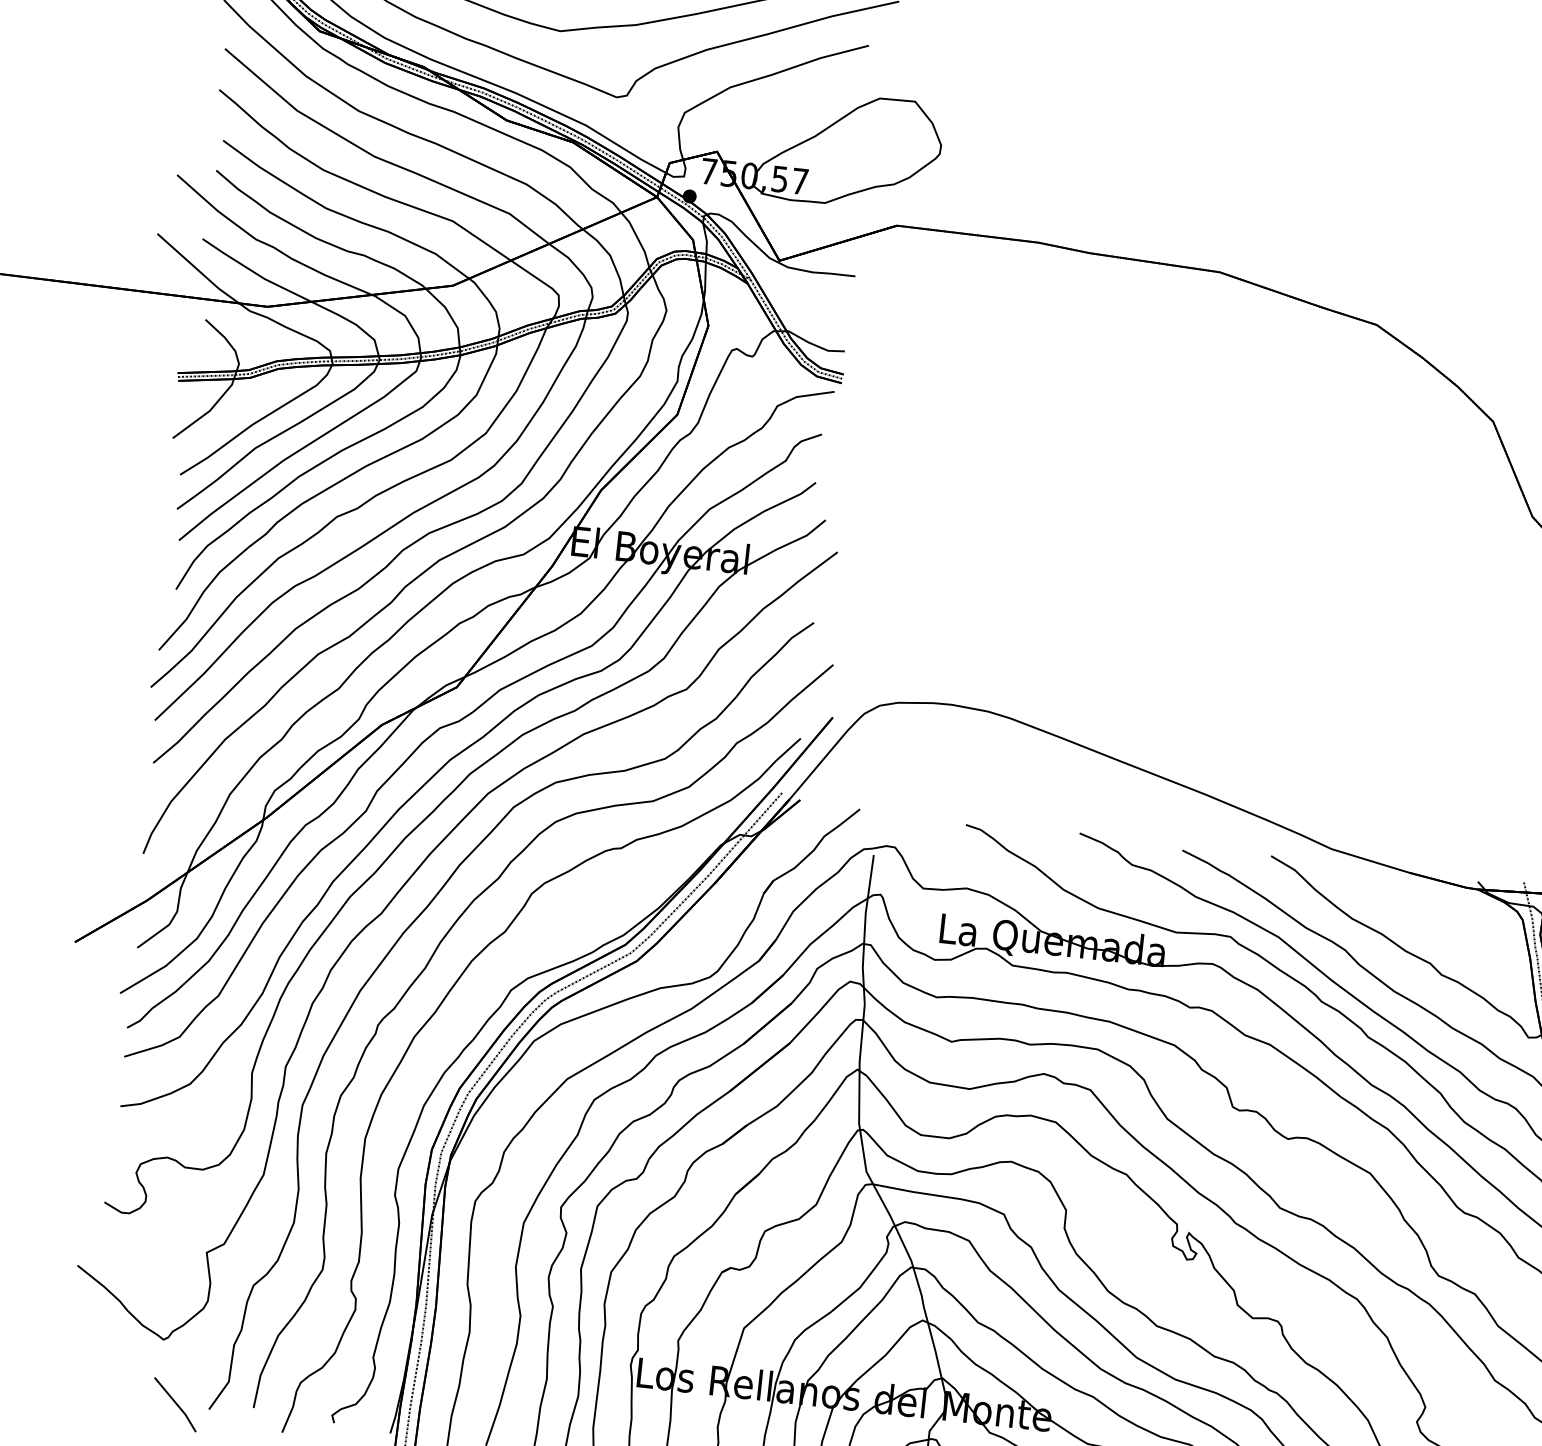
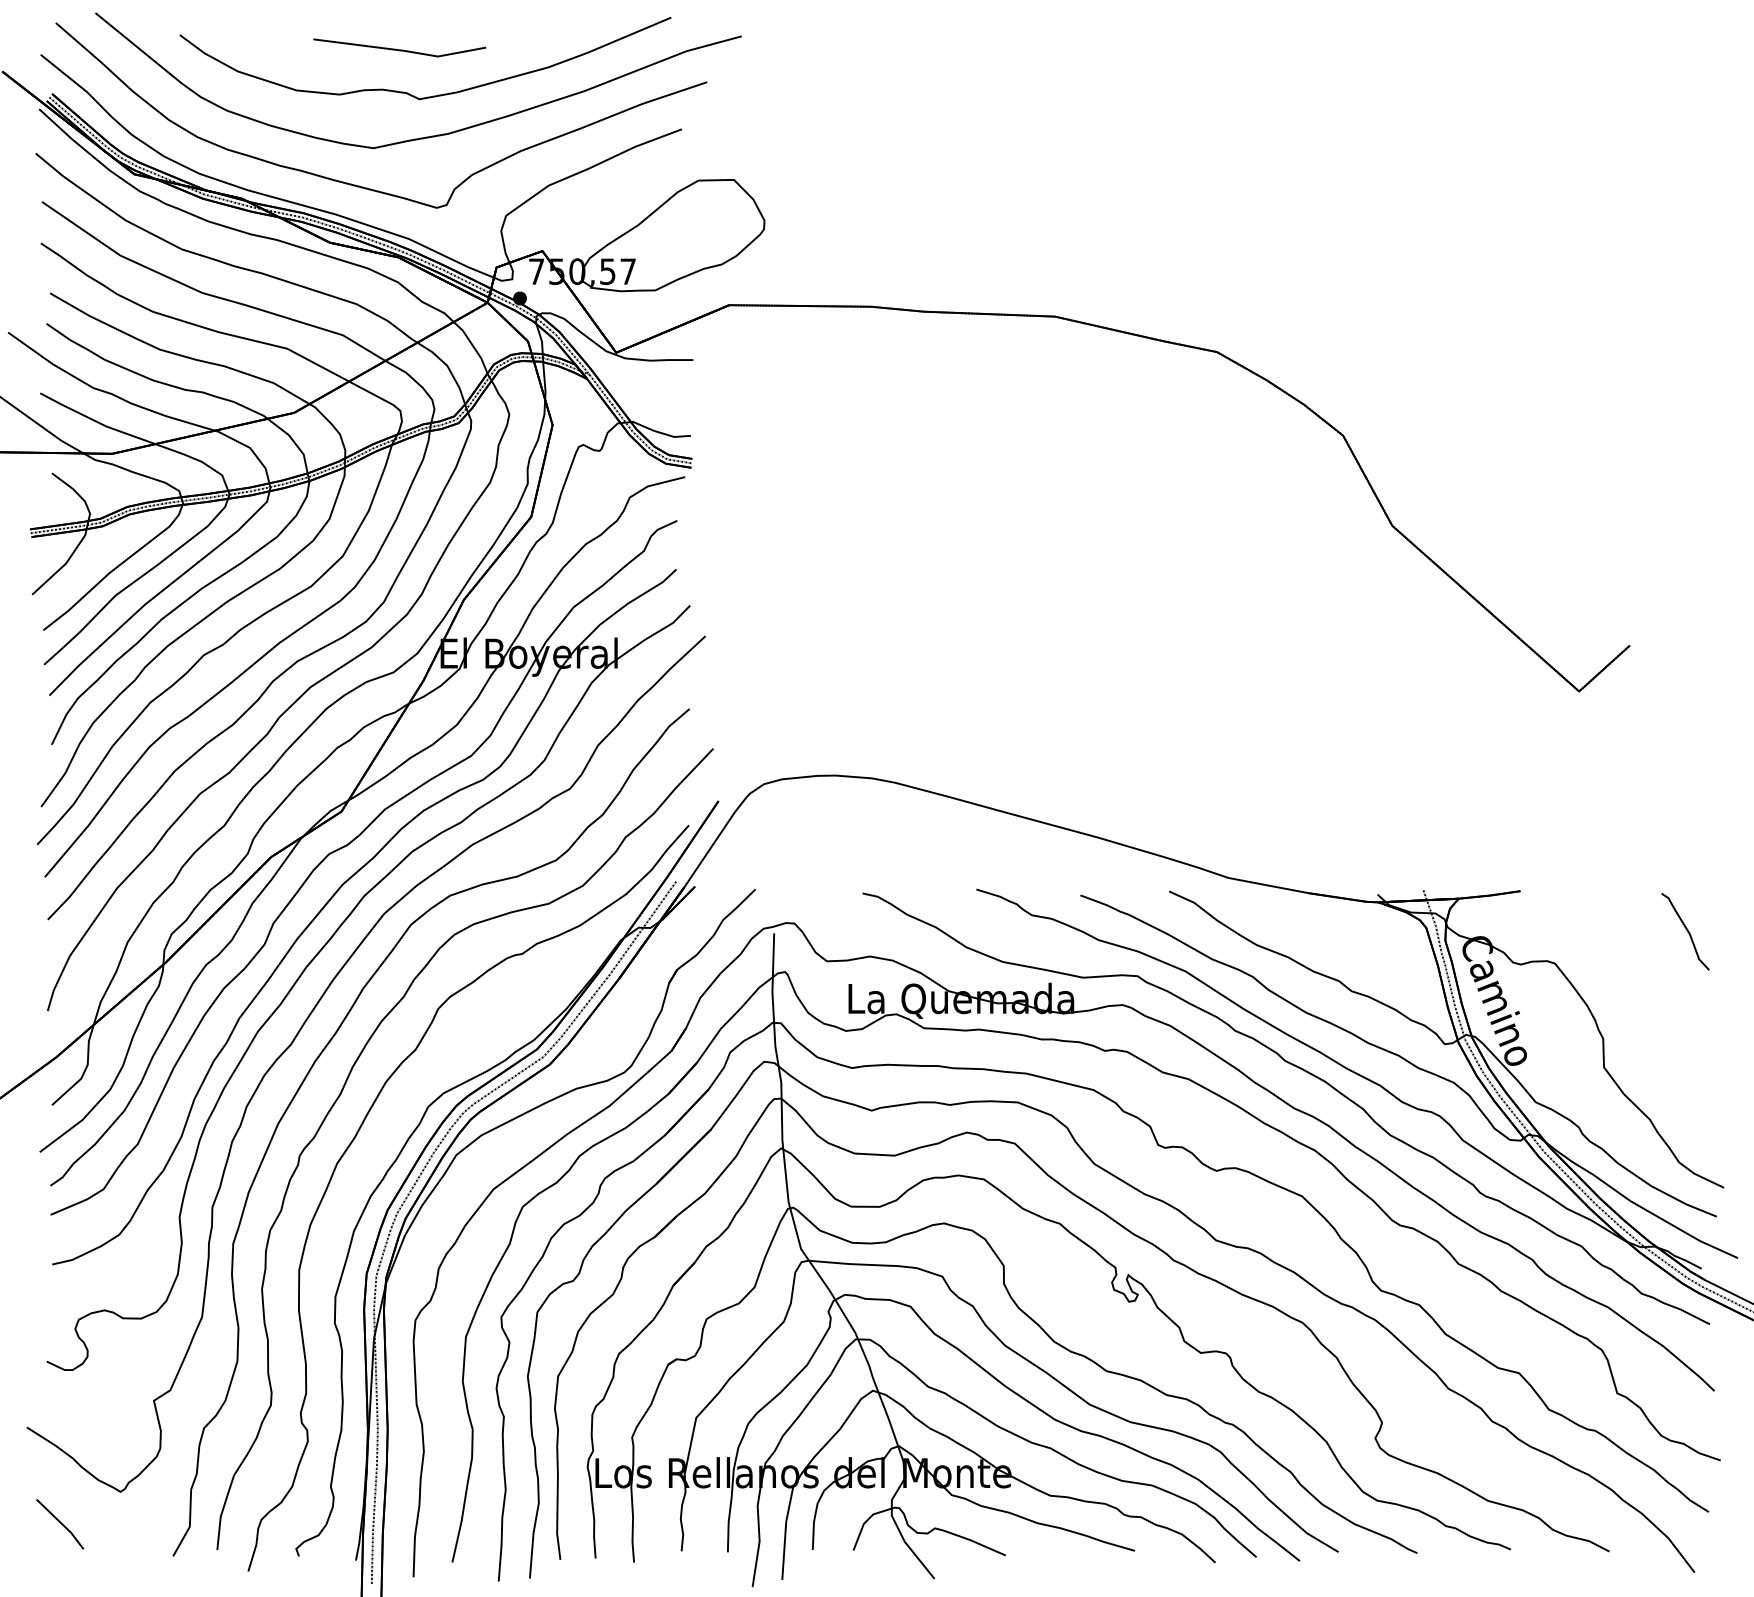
line: (175, 1404) -> (60, 1523), moved

